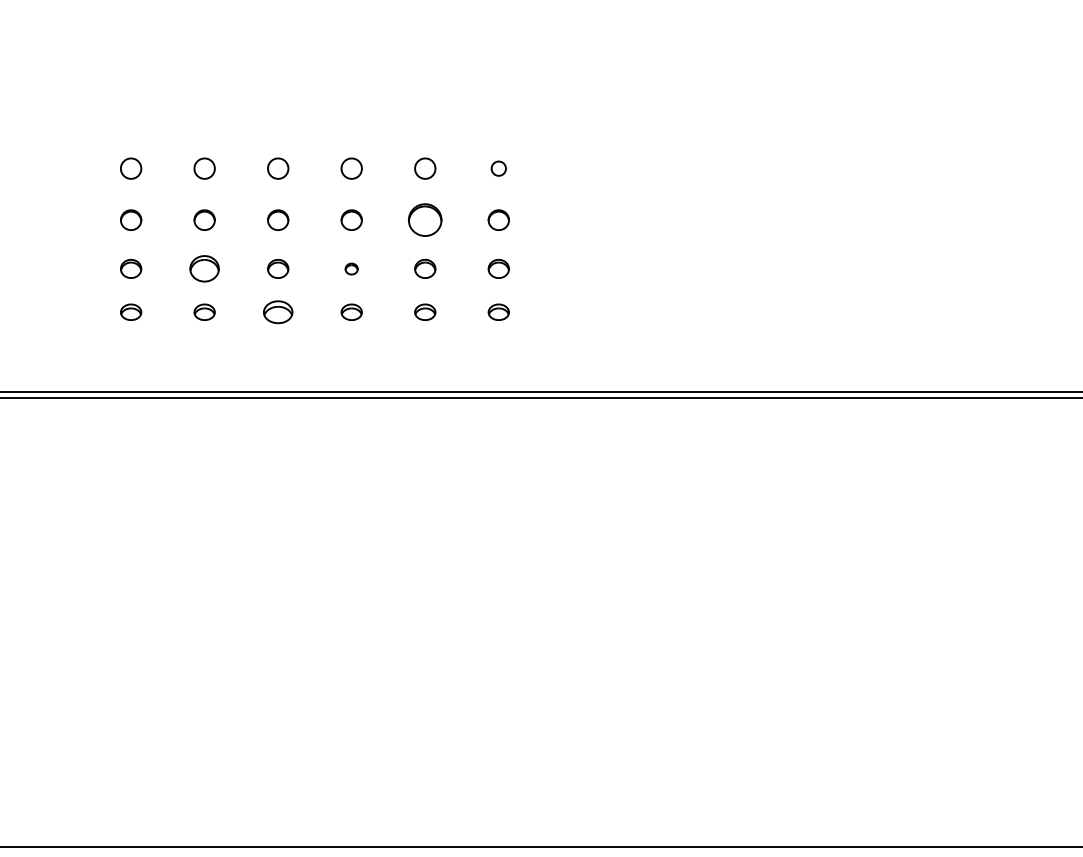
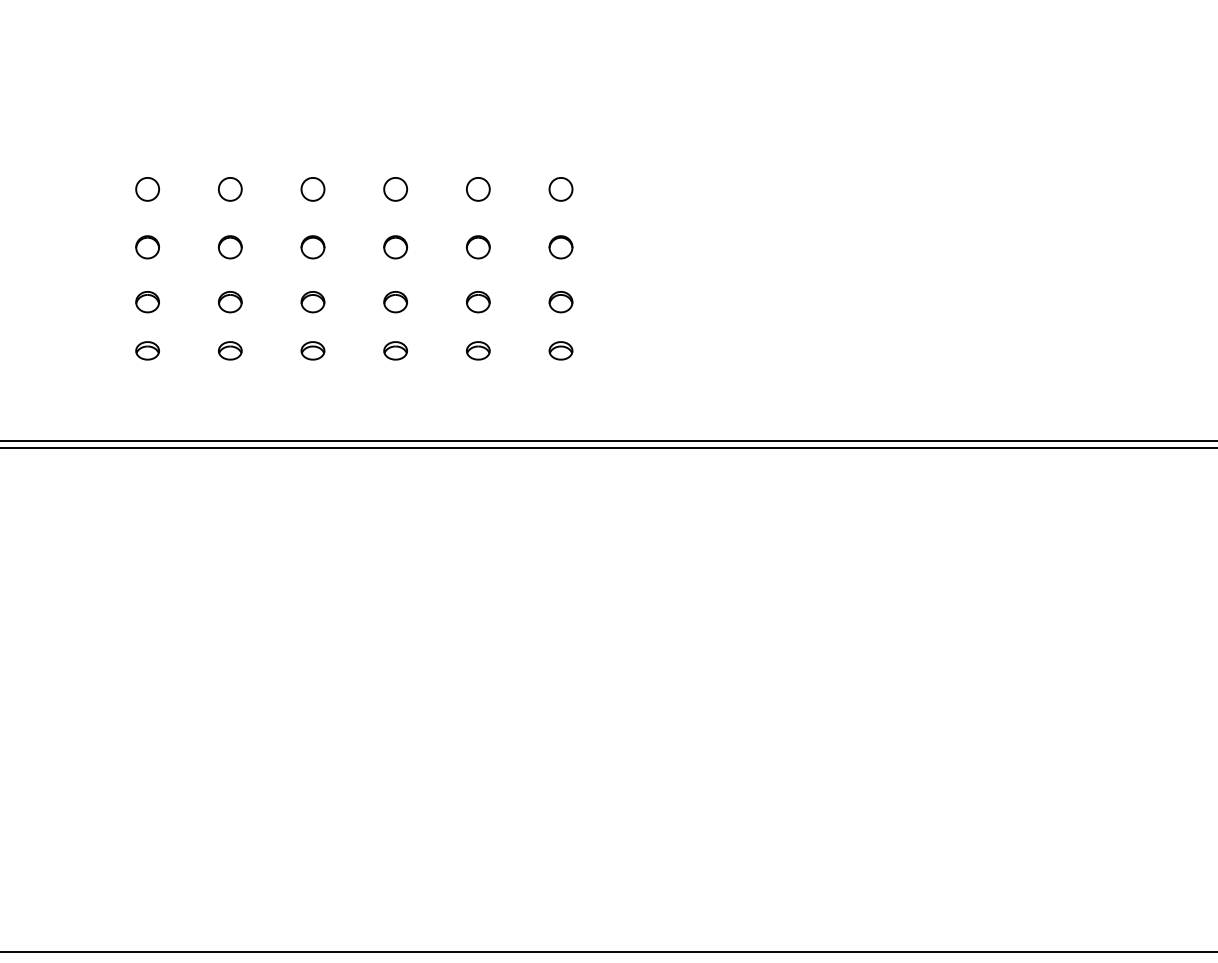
part: (498, 168) -> (560, 189), size x1.43
part: (425, 220) -> (478, 247), size x0.62
part: (204, 269) -> (230, 302), size x0.71
part: (351, 269) -> (395, 302), size x1.67
part: (277, 311) -> (312, 350), size x0.71

